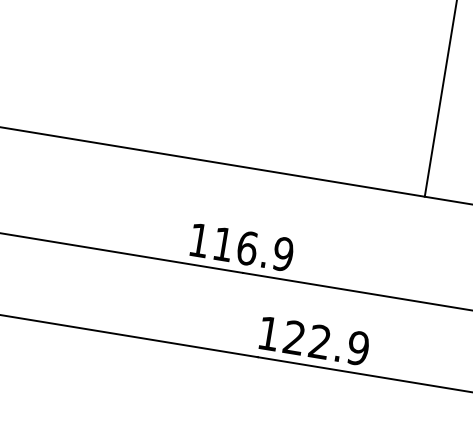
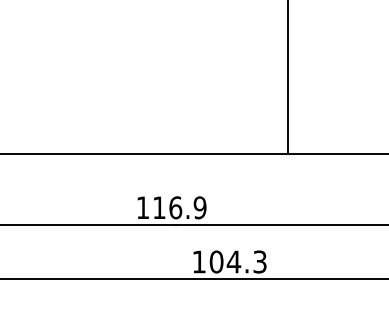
text: (325, 342) -> (237, 261), 122.9 -> 104.3

